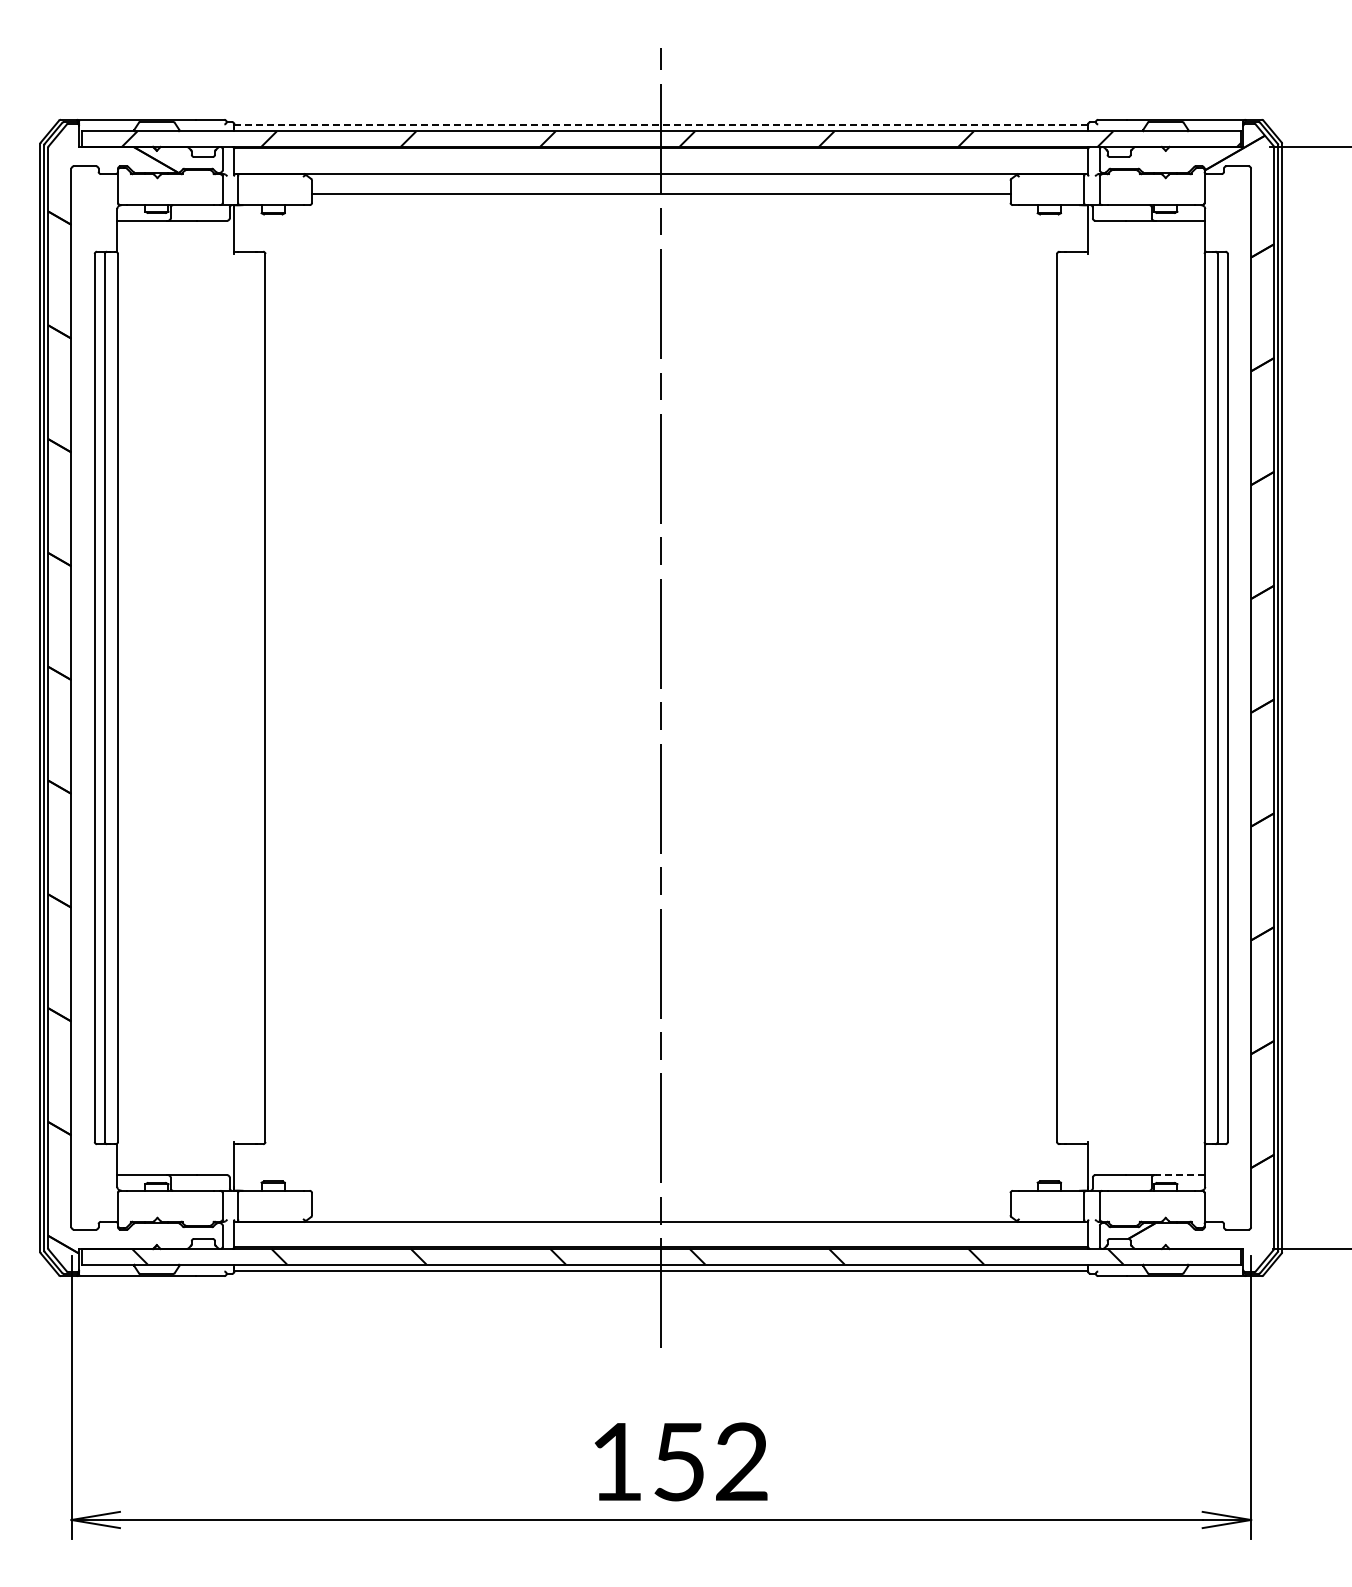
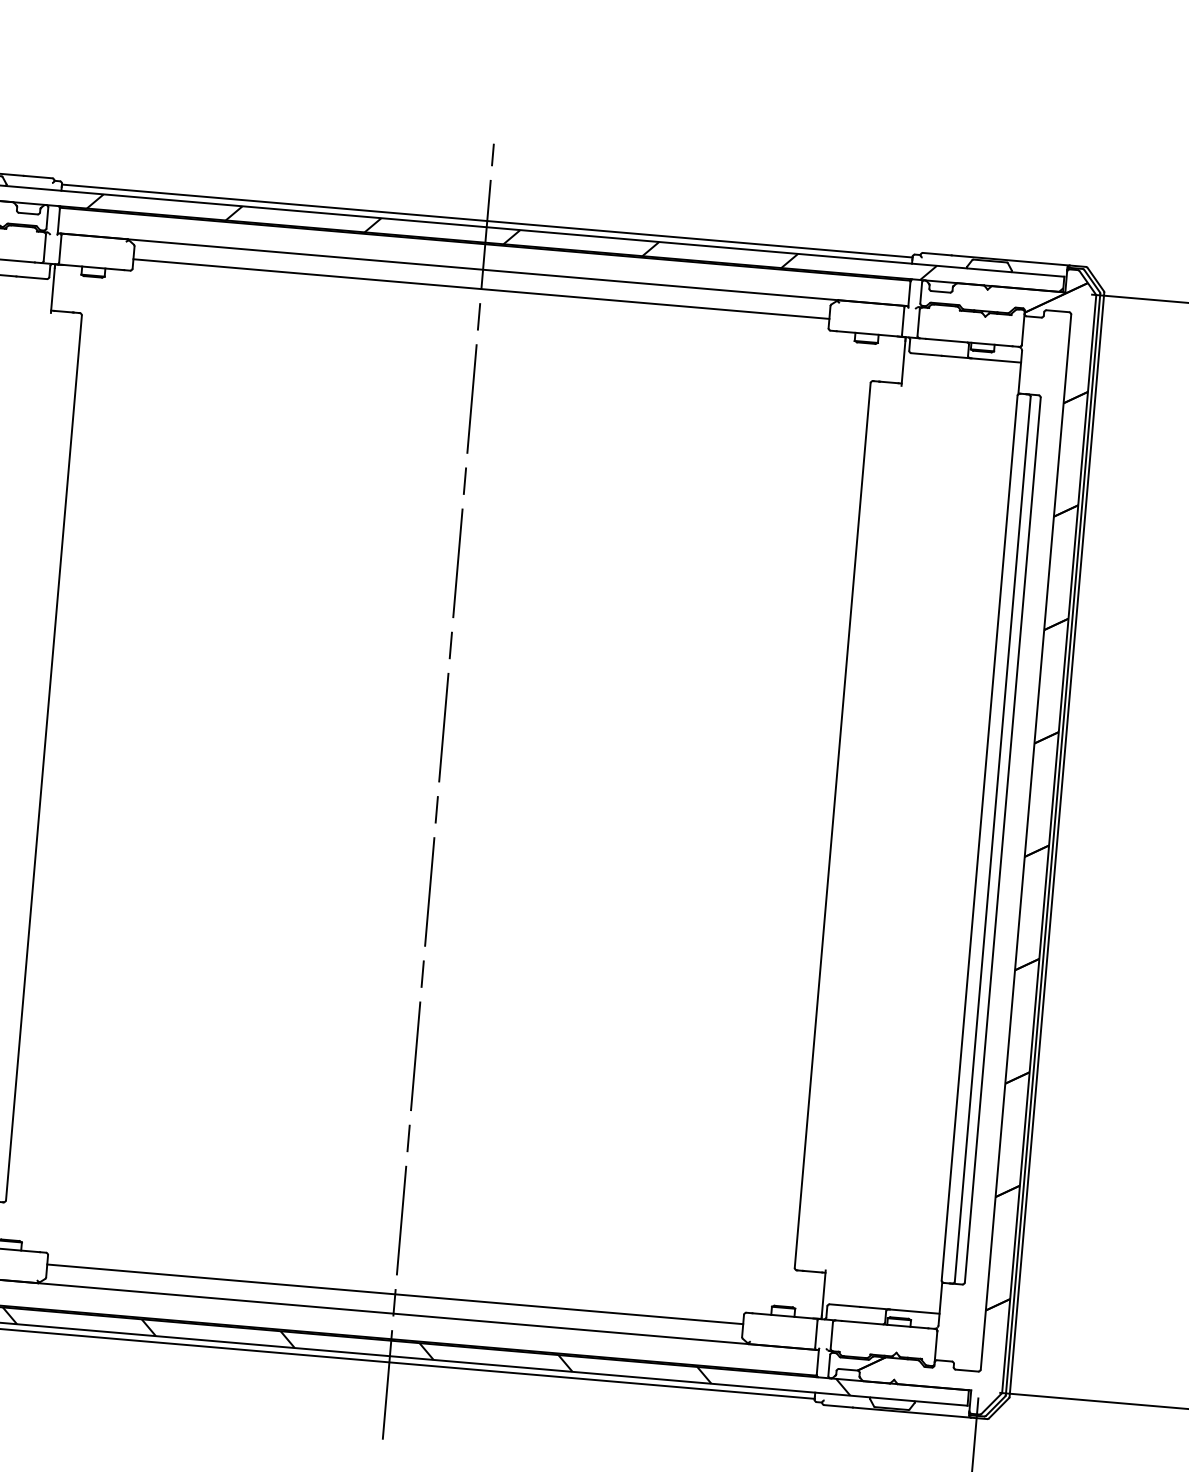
line: (661, 125) -> (487, 221), dashed -> solid
line: (1180, 1175) -> (914, 1311), dashed -> solid
line: (661, 1202) -> (395, 1294), added

